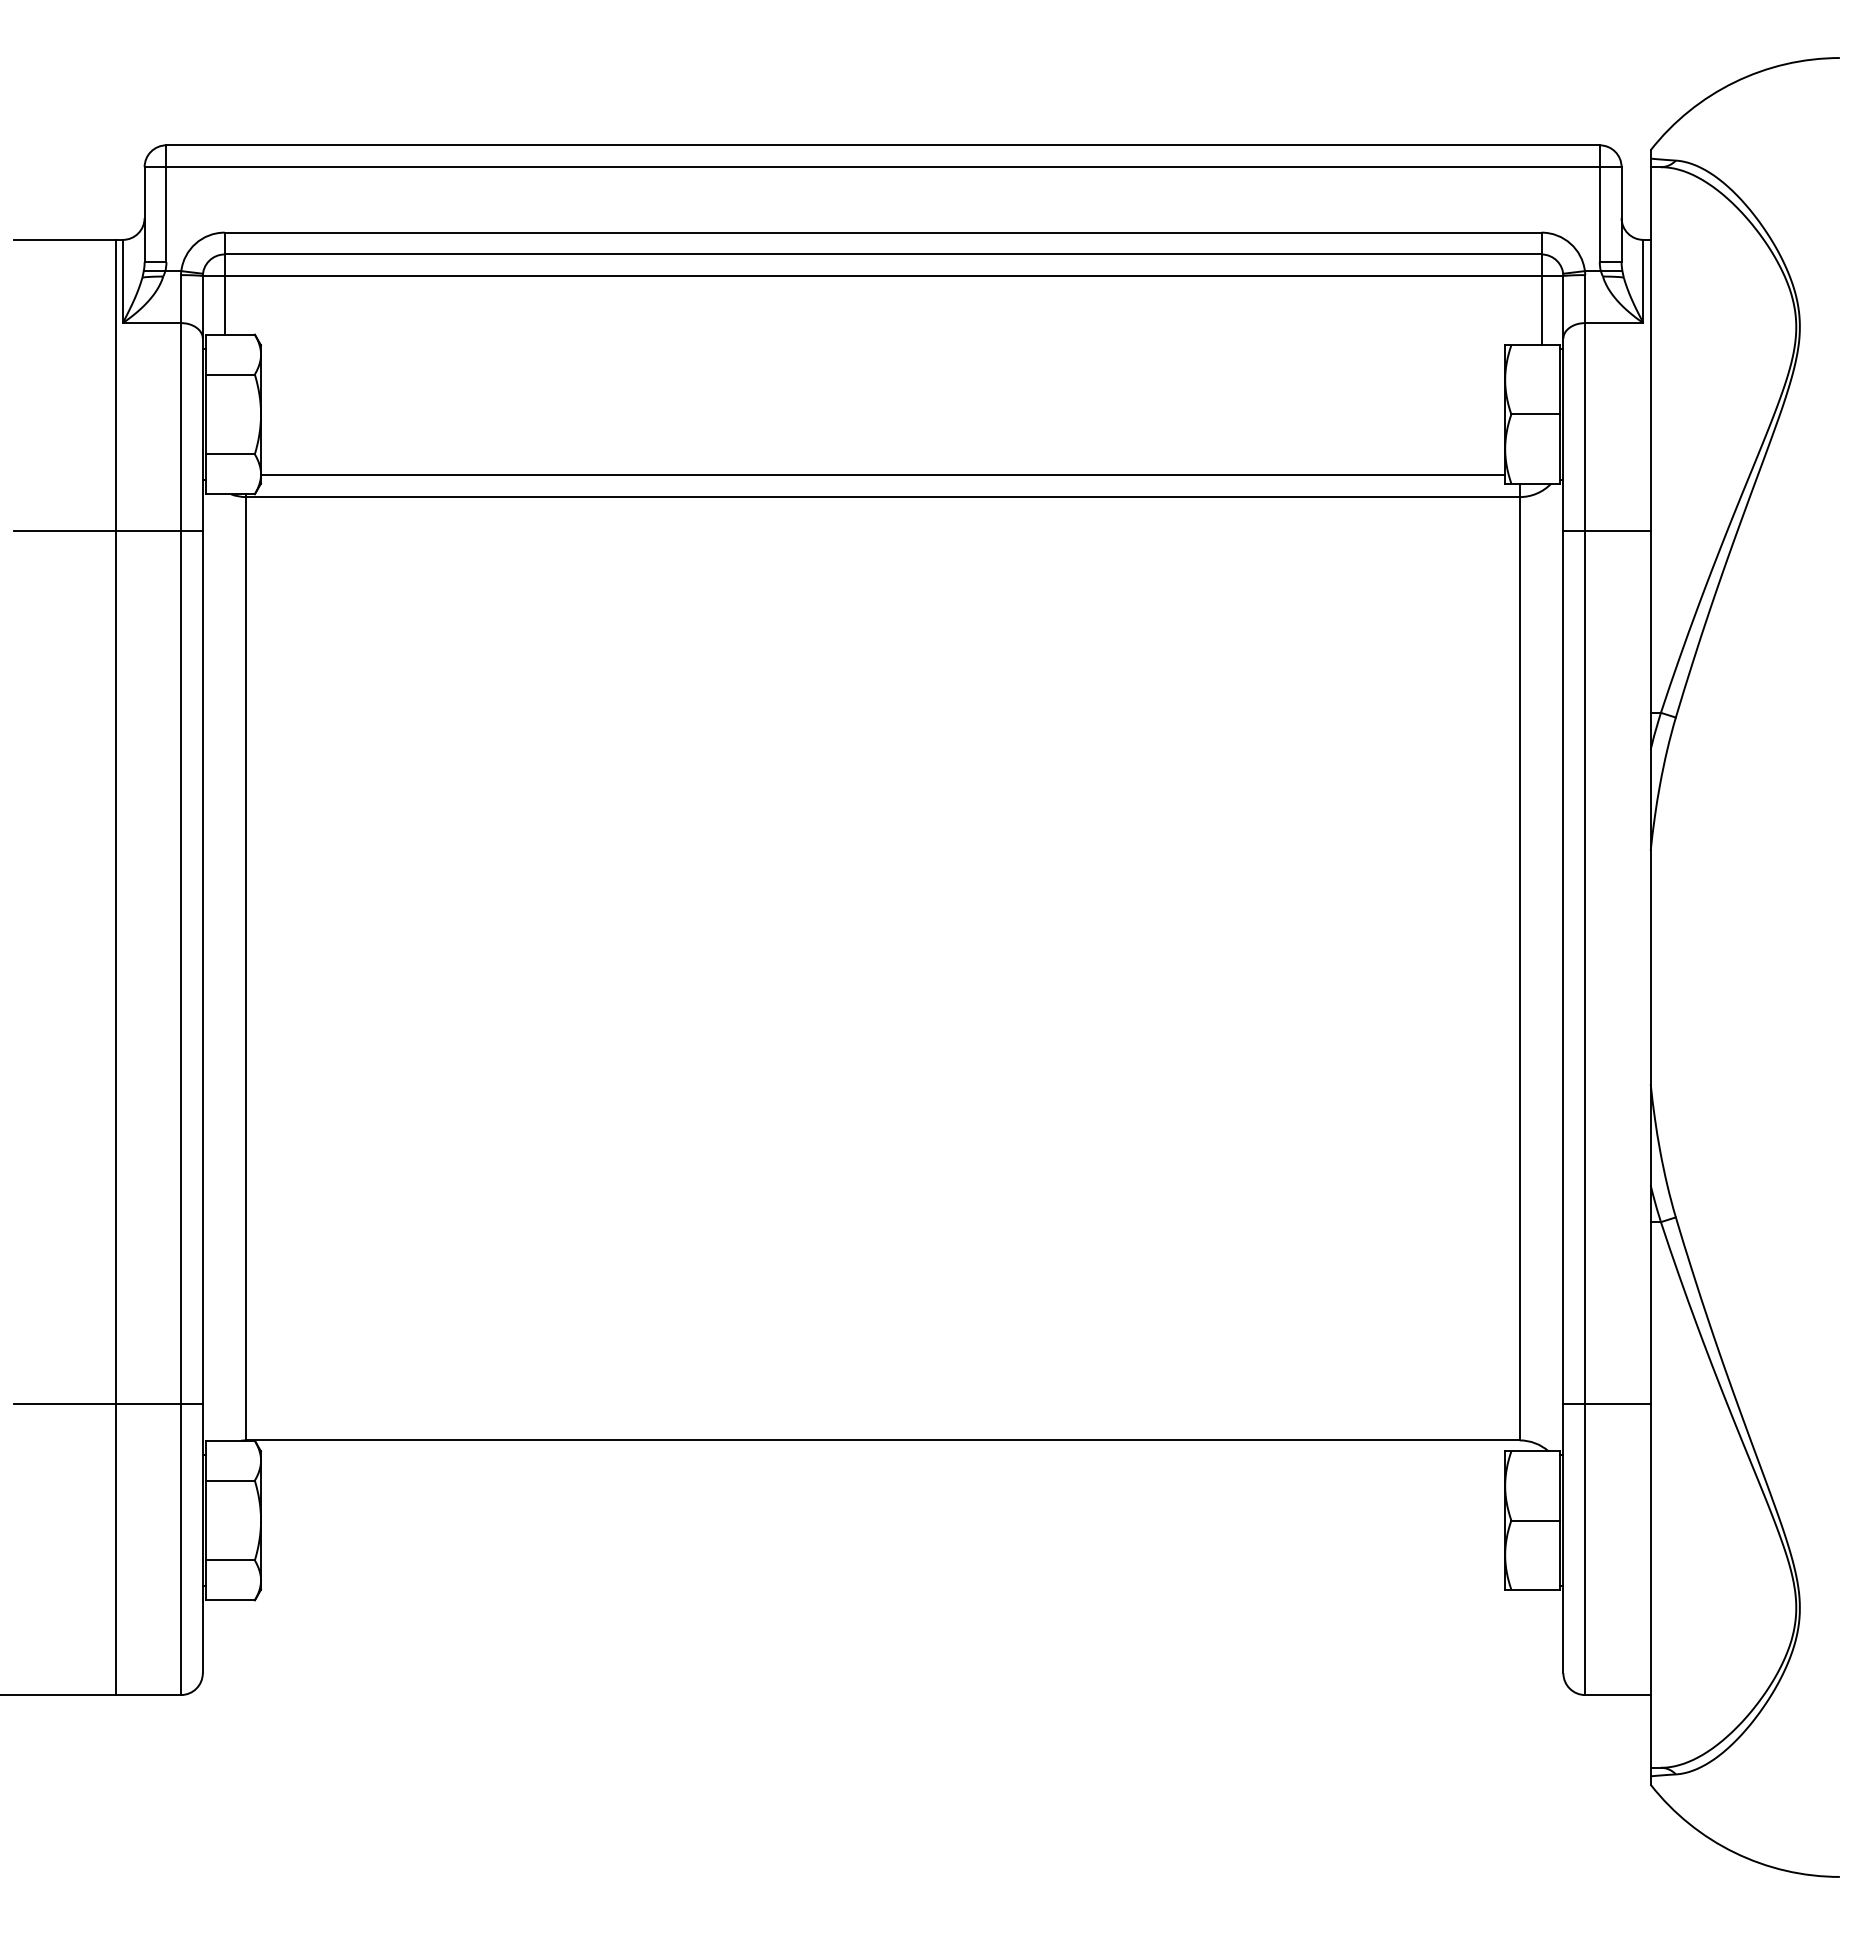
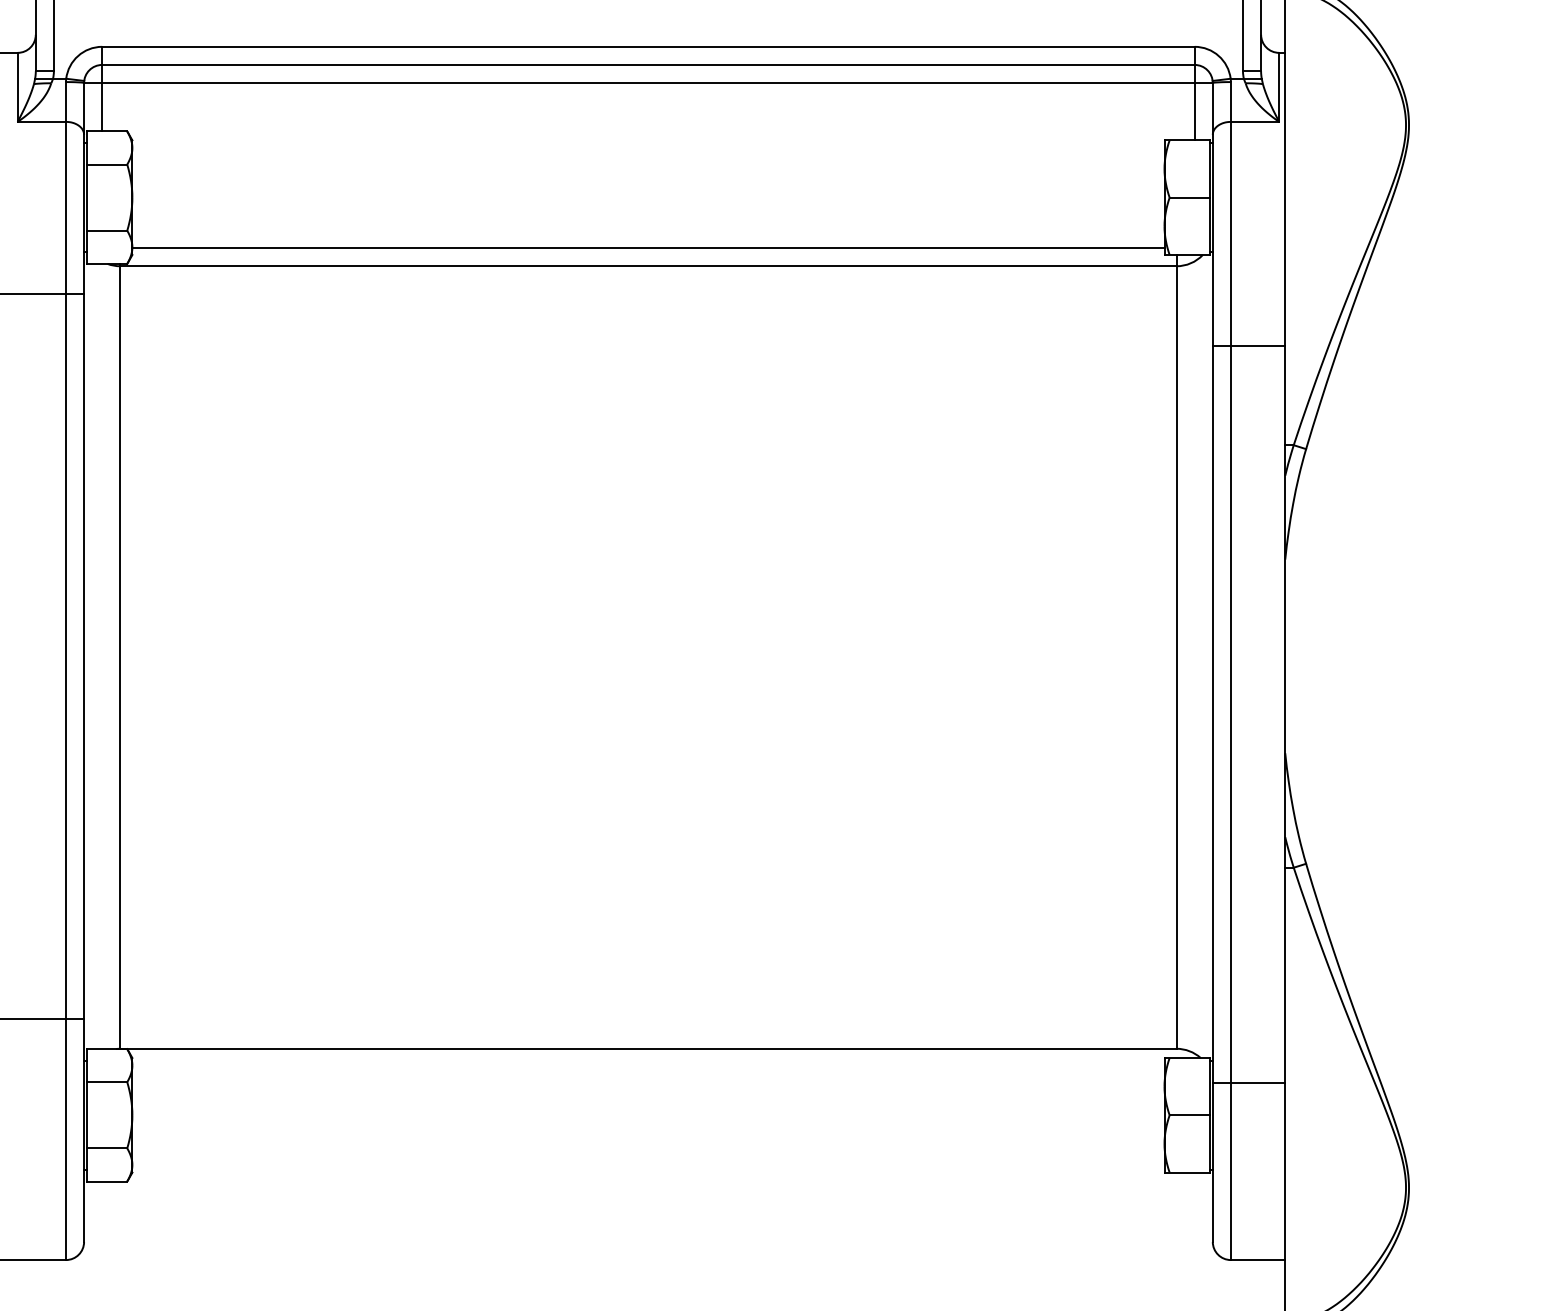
line: (1606, 530) -> (1248, 345), moved
line: (115, 967) -> (11, 656), removed
line: (1606, 1404) -> (1248, 1083), moved

